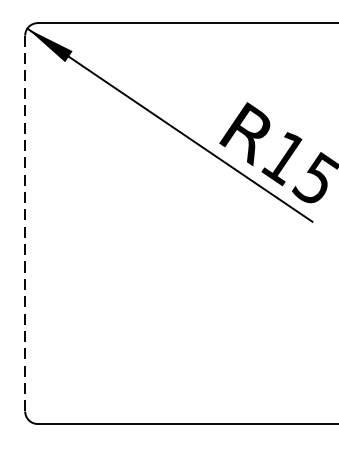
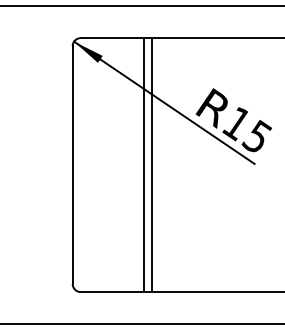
line: (24, 222) -> (72, 164), dashed -> solid
line: (136, 224) -> (143, 165), added
line: (151, 224) -> (152, 165), added

